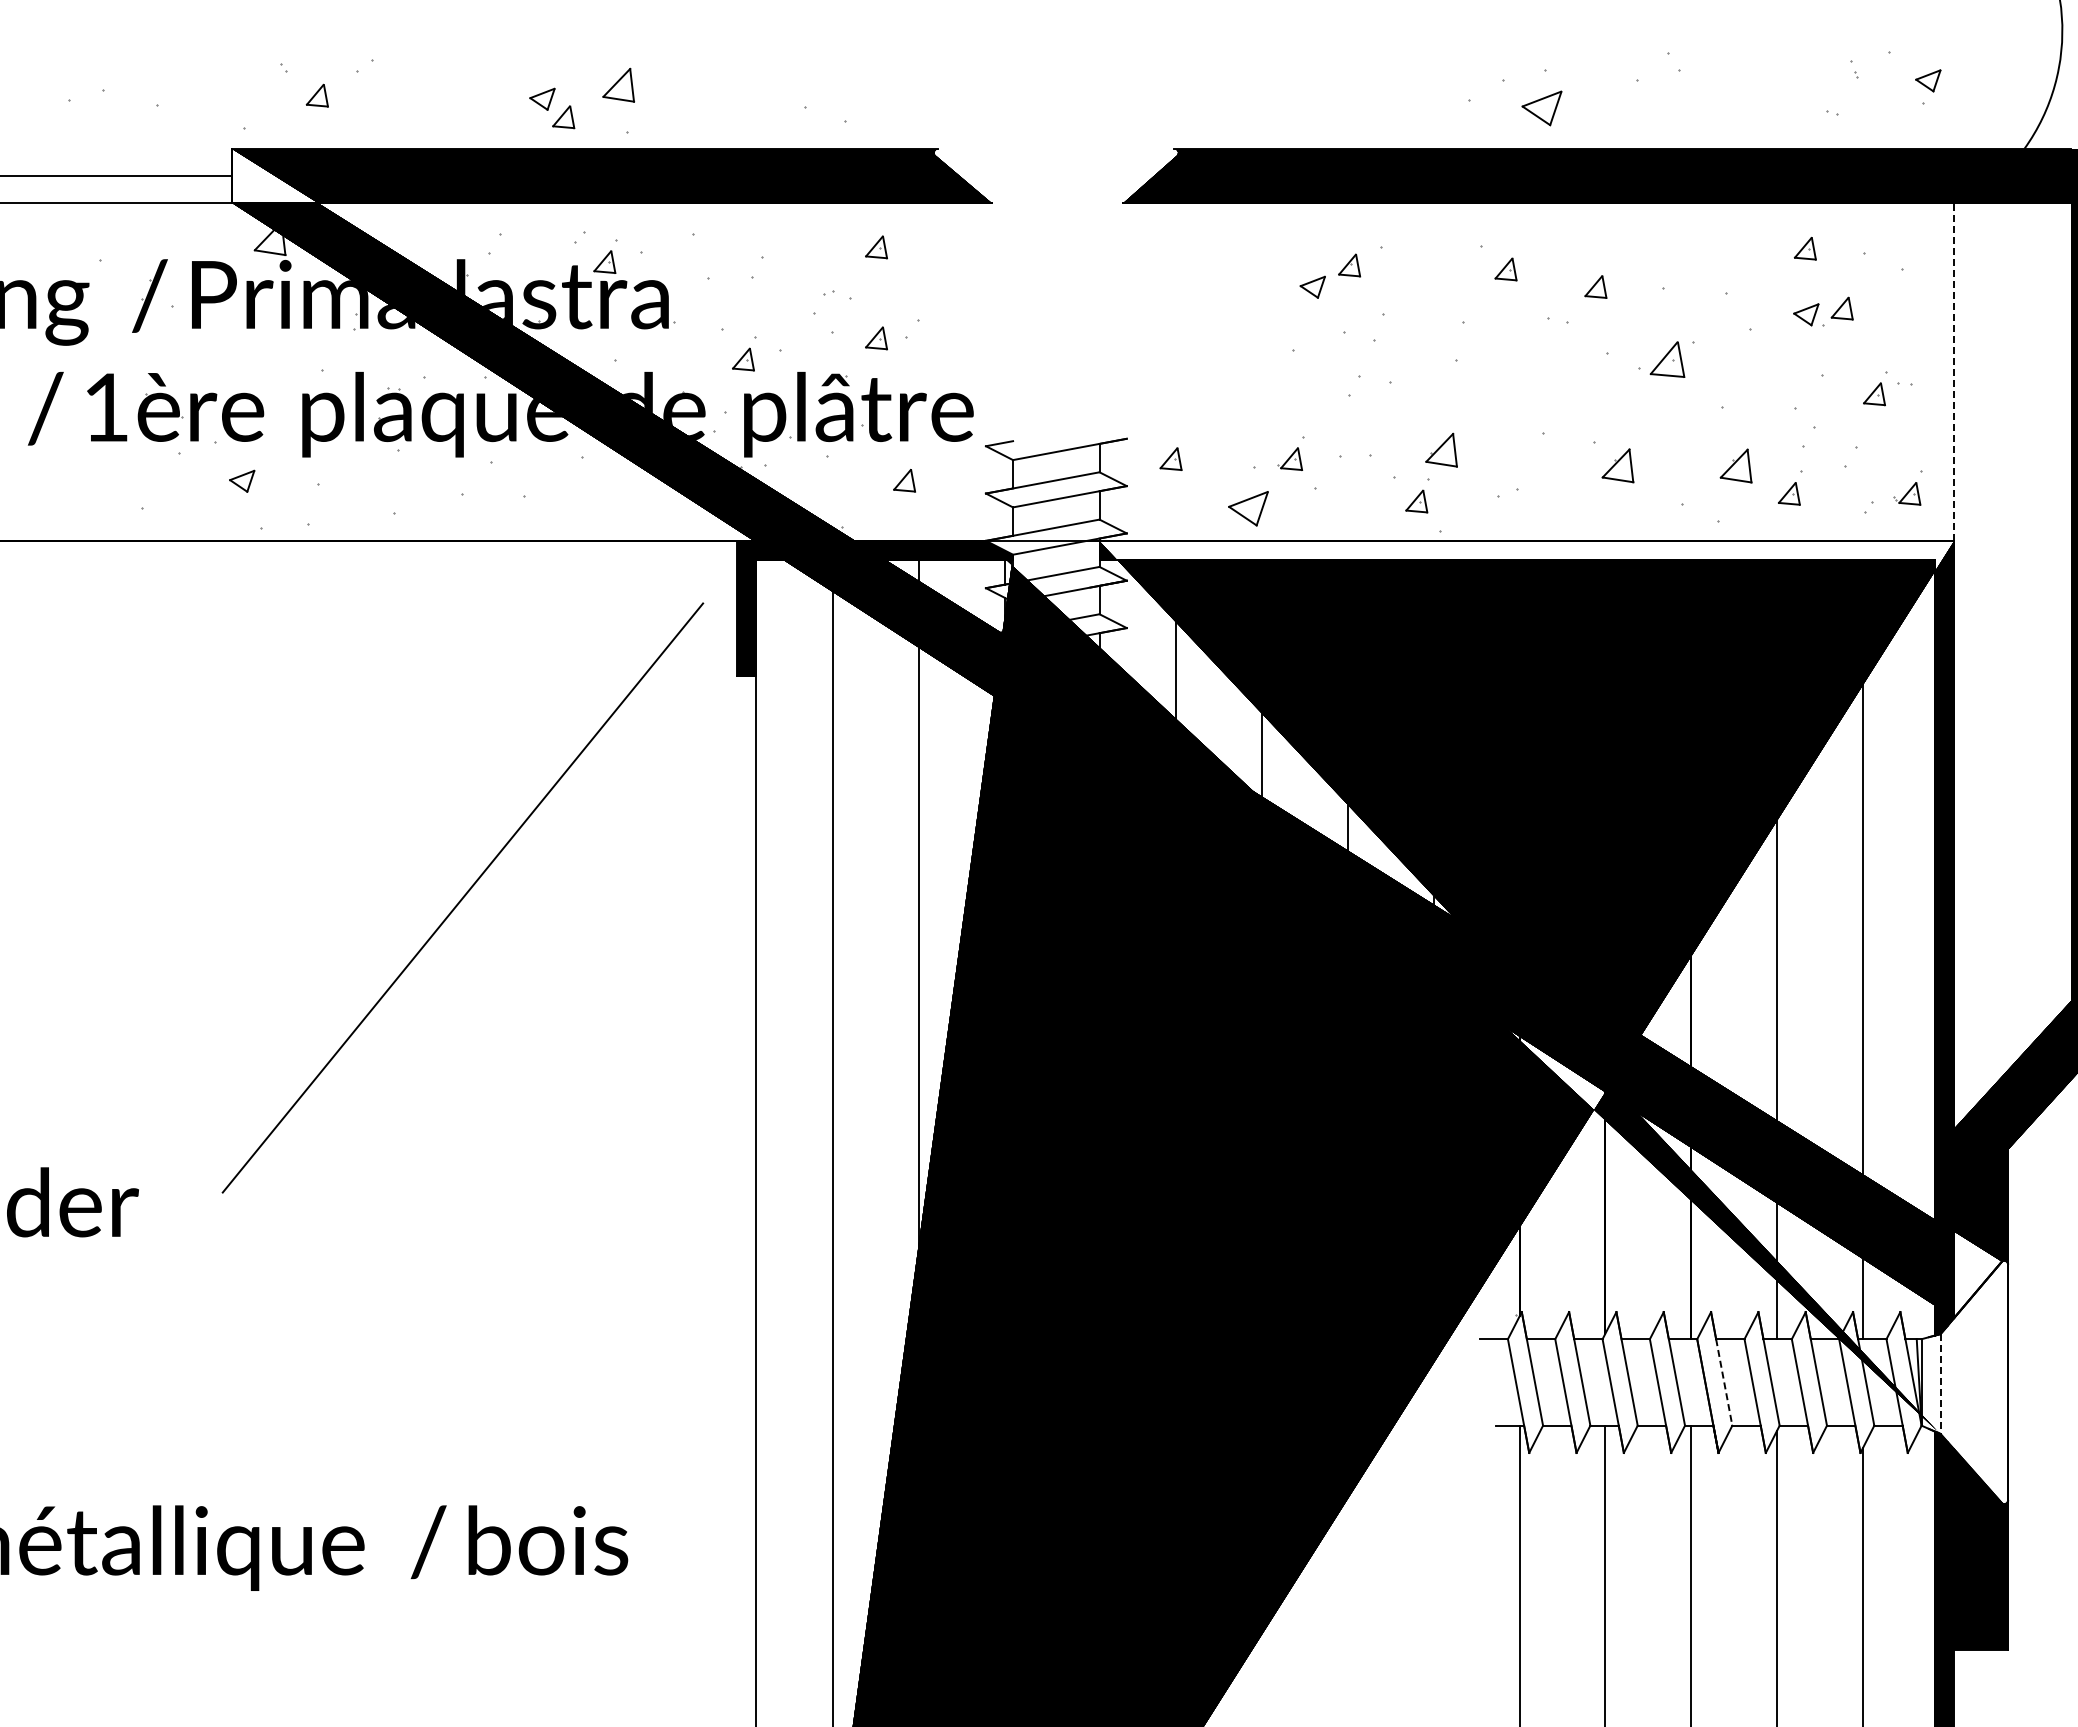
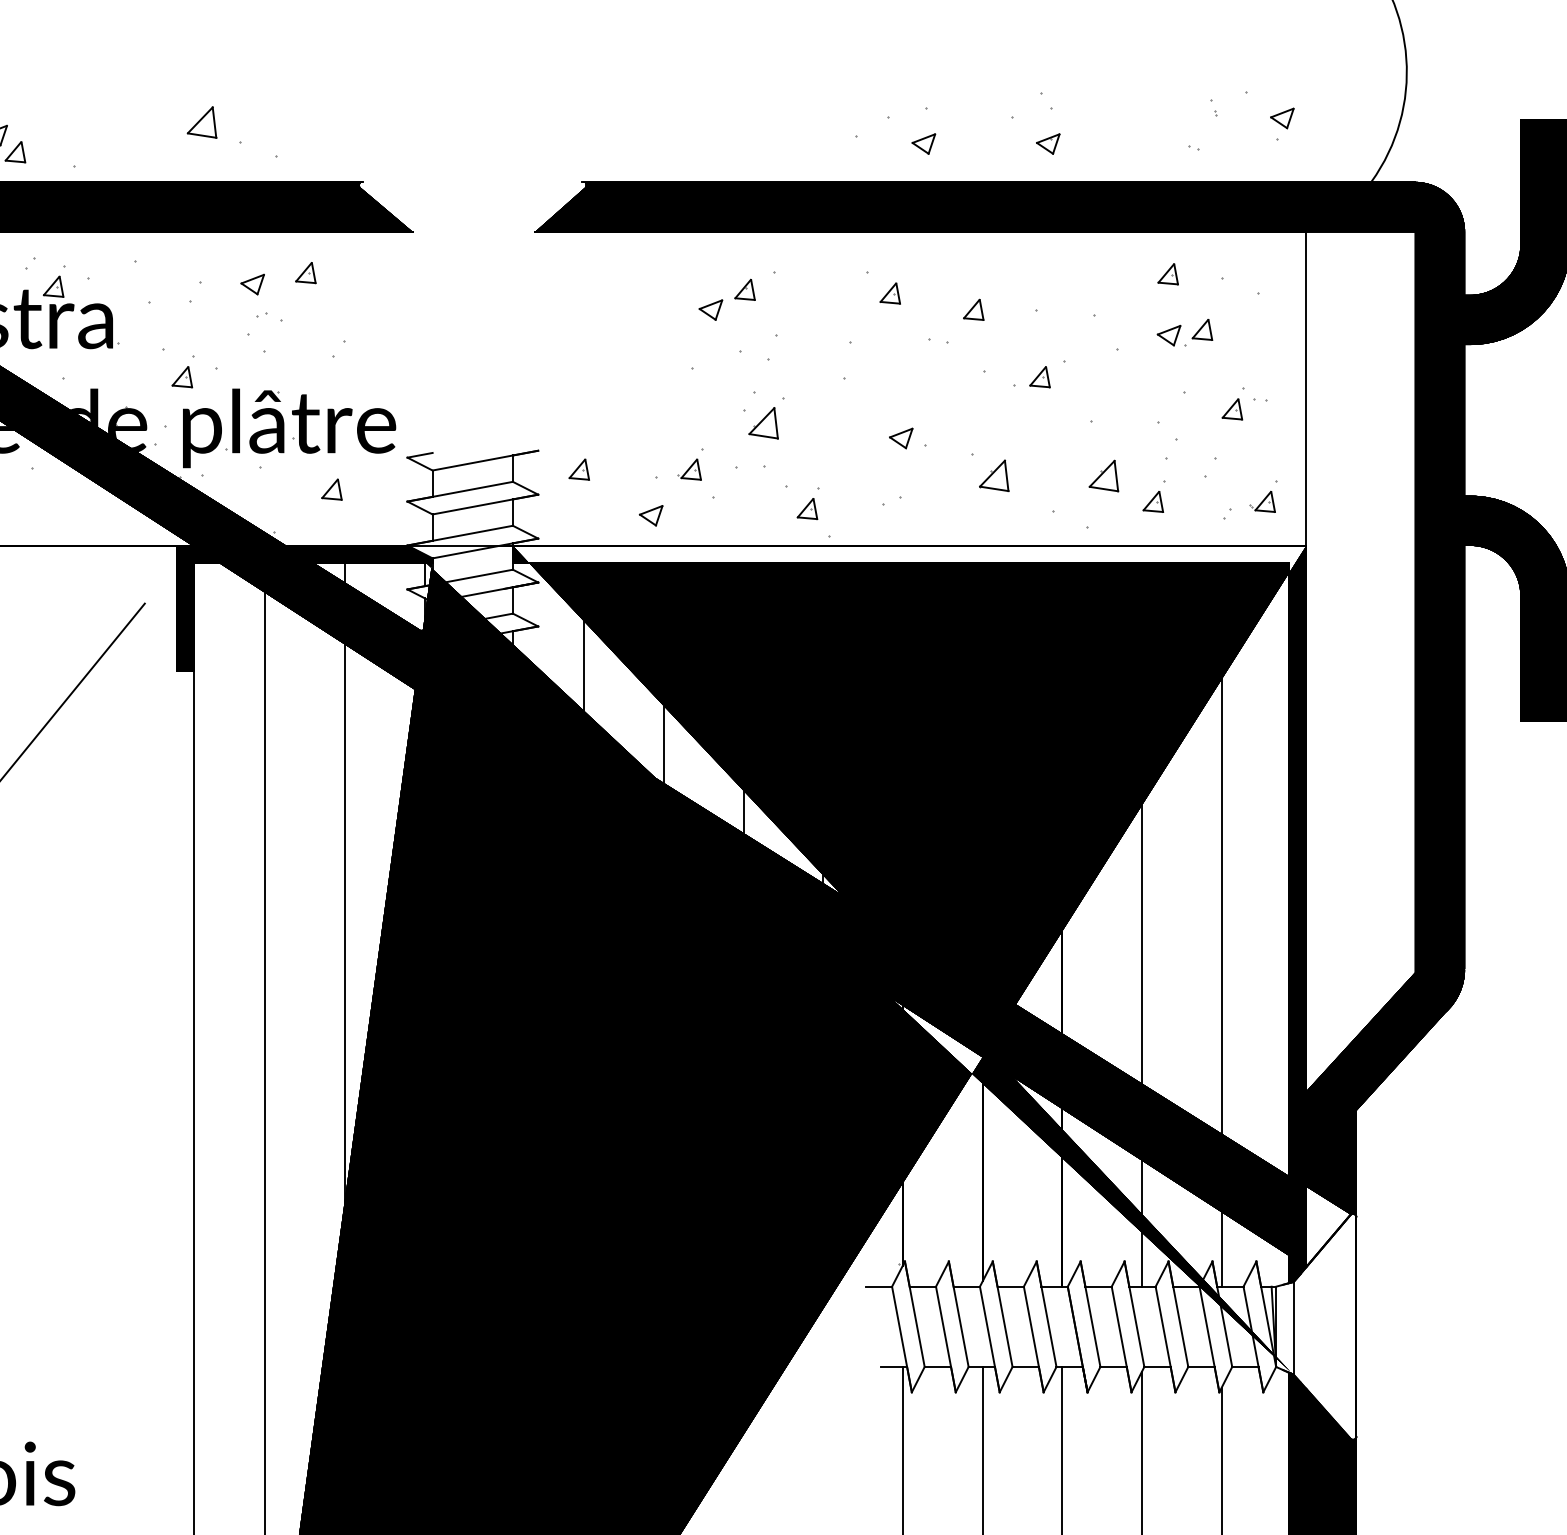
part: (618, 84) -> (201, 121), moved
part: (1542, 108) -> (924, 144), size x0.62
part: (1676, 108) -> (1048, 144), added
part: (819, 259) -> (252, 284), added
part: (876, 338) -> (305, 357), removed
part: (1666, 359) -> (1039, 377), size x0.62
line: (1954, 371) -> (1306, 388), dashed -> solid
part: (1517, 425) -> (900, 438), added
part: (1441, 449) -> (763, 422), moved
part: (1248, 508) -> (651, 515), size x0.62
line: (1724, 1382) -> (1093, 1326), dashed -> solid
line: (1940, 1384) -> (1293, 1328), dashed -> solid

